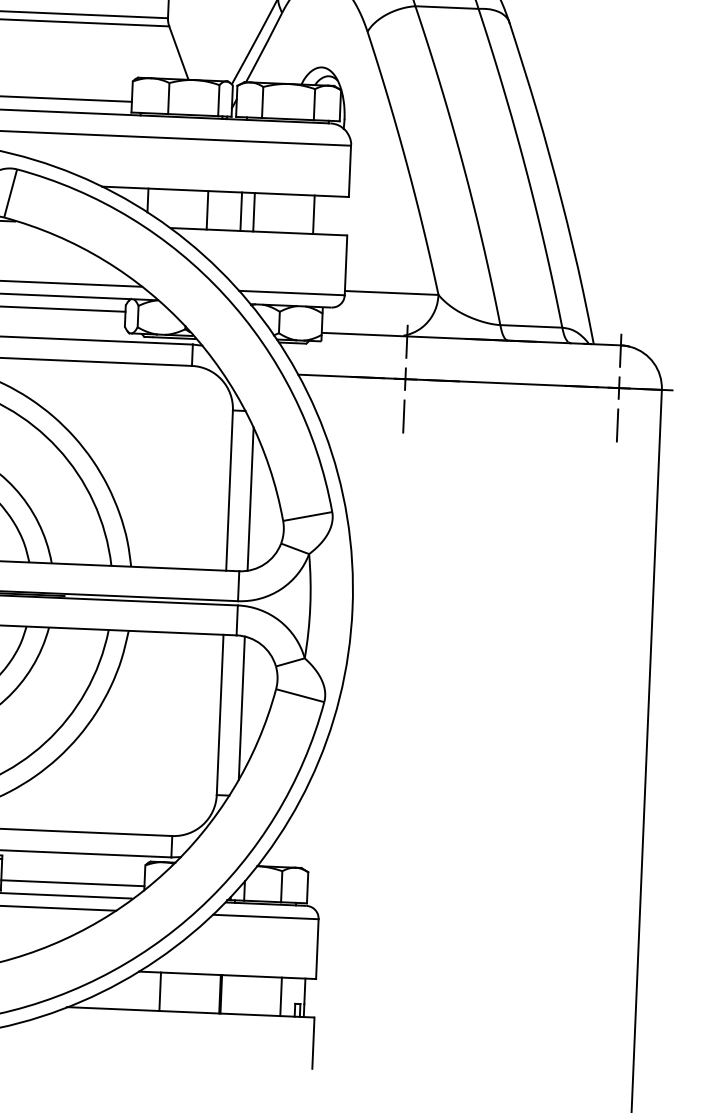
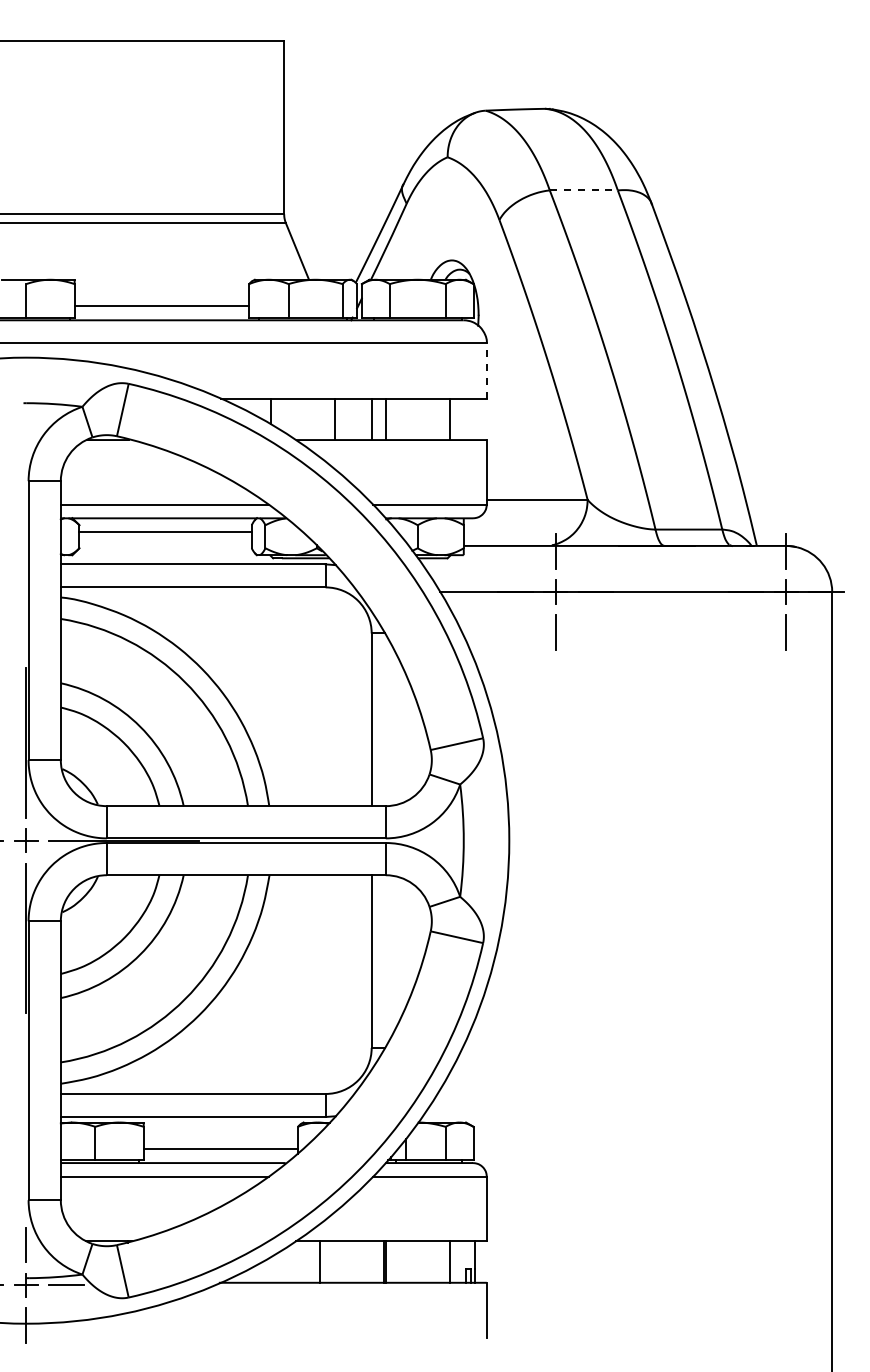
line: (447, 7) -> (584, 190), solid -> dashed
line: (349, 170) -> (486, 370), solid -> dashed
line: (250, 498) -> (394, 727), removed
line: (241, 708) -> (394, 953), removed

